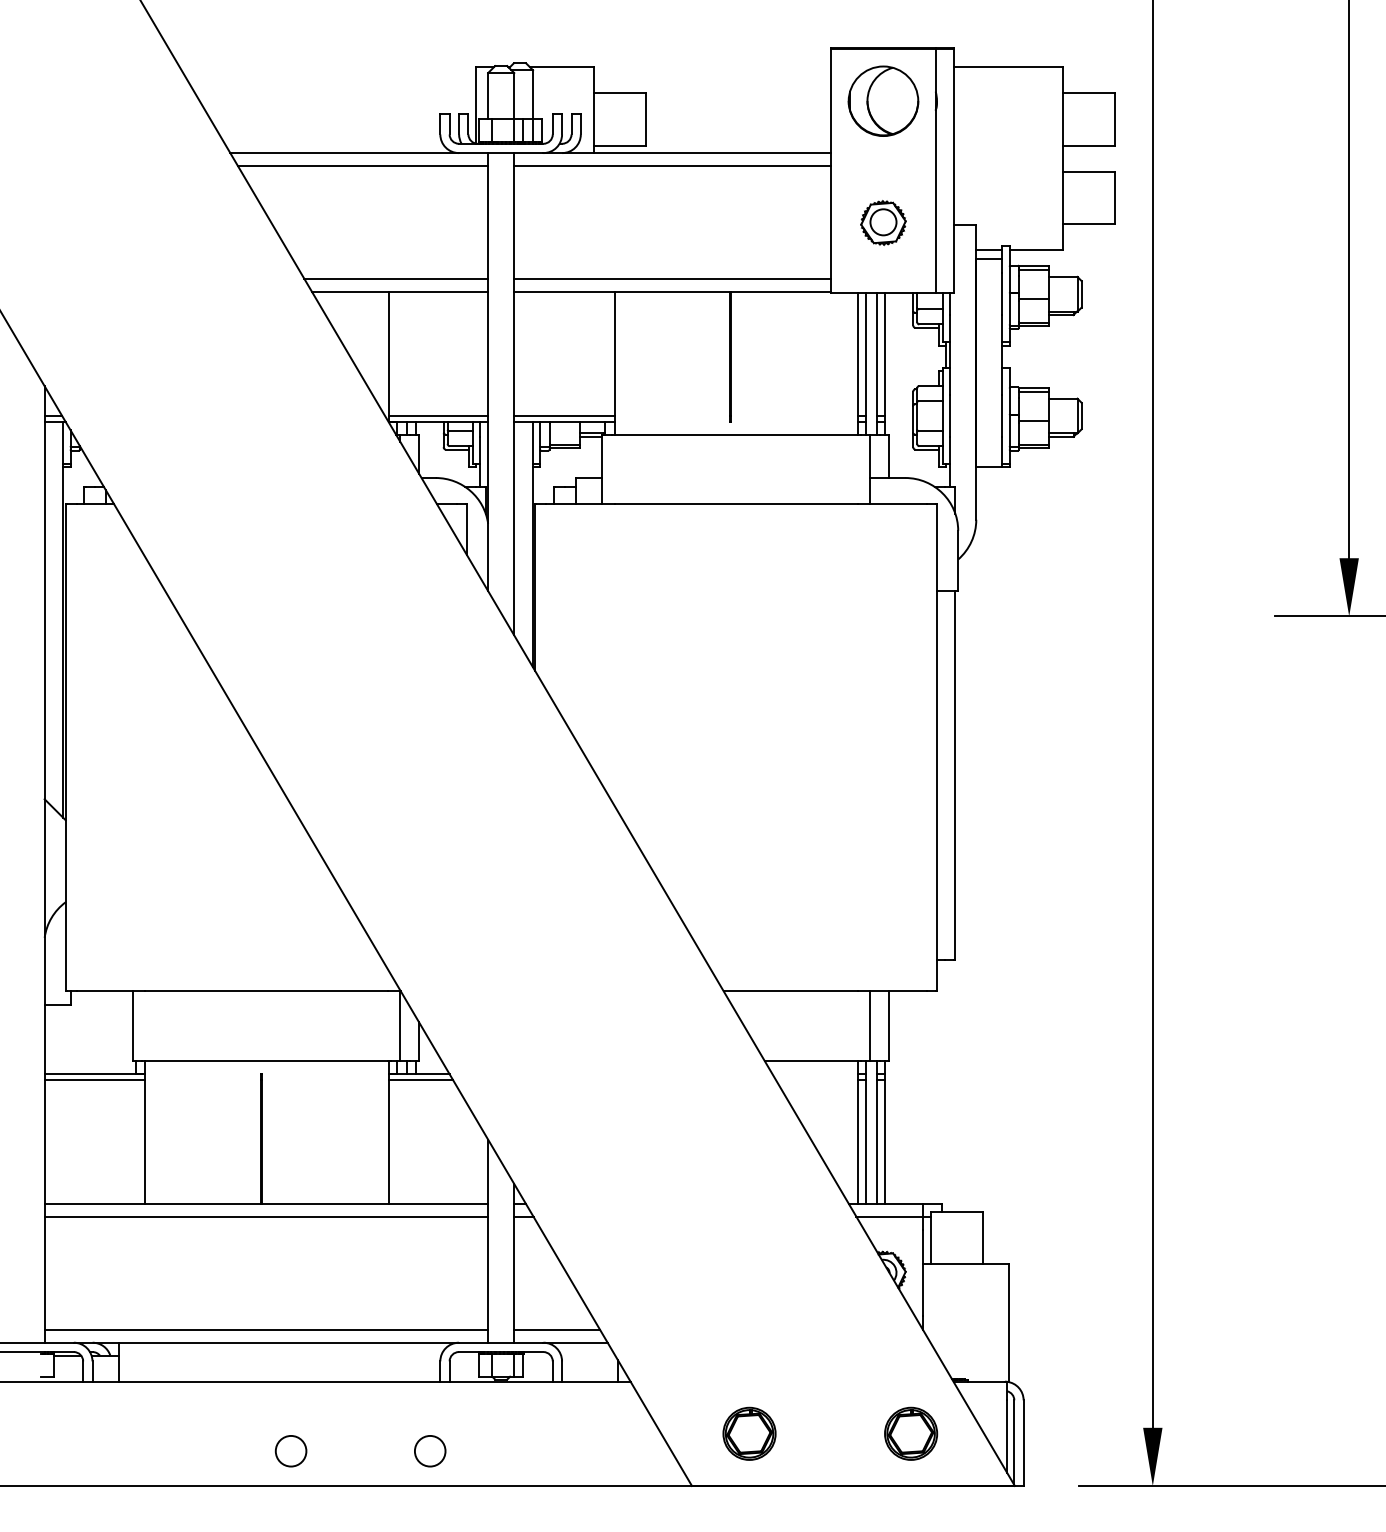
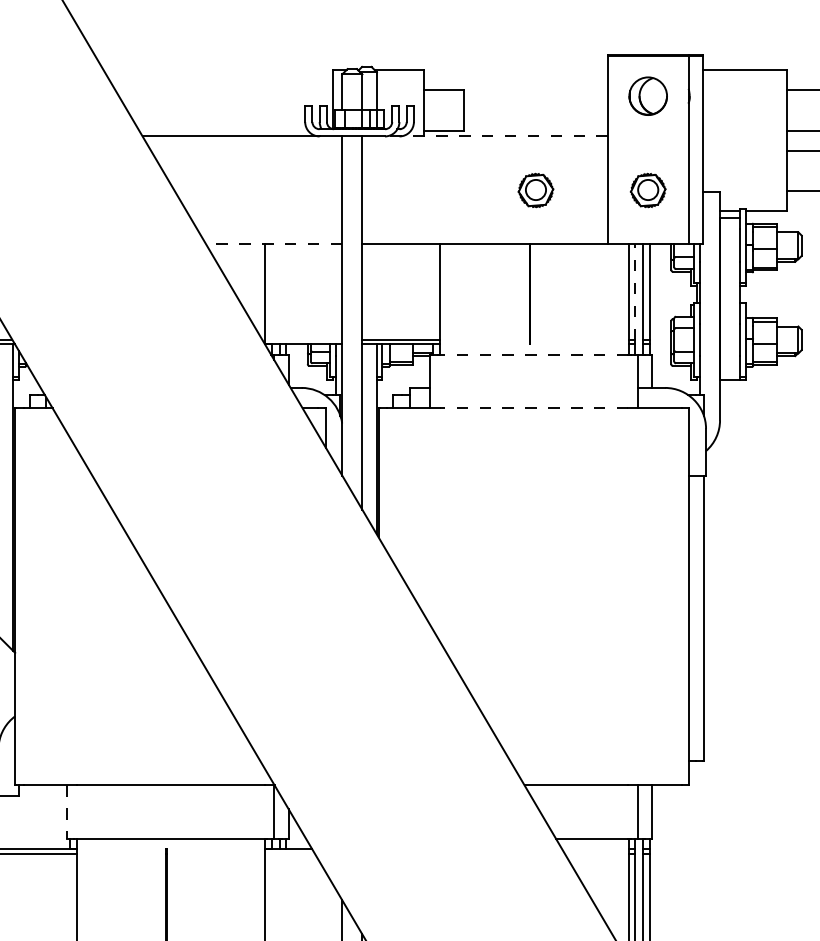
part: (883, 100) -> (648, 95), size x0.7
line: (687, 153) -> (496, 136), solid -> dashed
line: (363, 166) -> (245, 146), removed
line: (672, 166) -> (484, 146), removed
part: (738, 222) -> (535, 190), added
line: (396, 279) -> (271, 234), removed
line: (672, 279) -> (484, 234), removed
line: (400, 292) -> (274, 244), solid -> dashed
line: (866, 354) -> (635, 292), solid -> dashed
line: (438, 416) -> (303, 340), removed
line: (735, 434) -> (533, 354), solid -> dashed
line: (735, 504) -> (533, 408), solid -> dashed
line: (132, 1026) -> (66, 812), solid -> dashed
line: (420, 1079) -> (289, 853), removed

